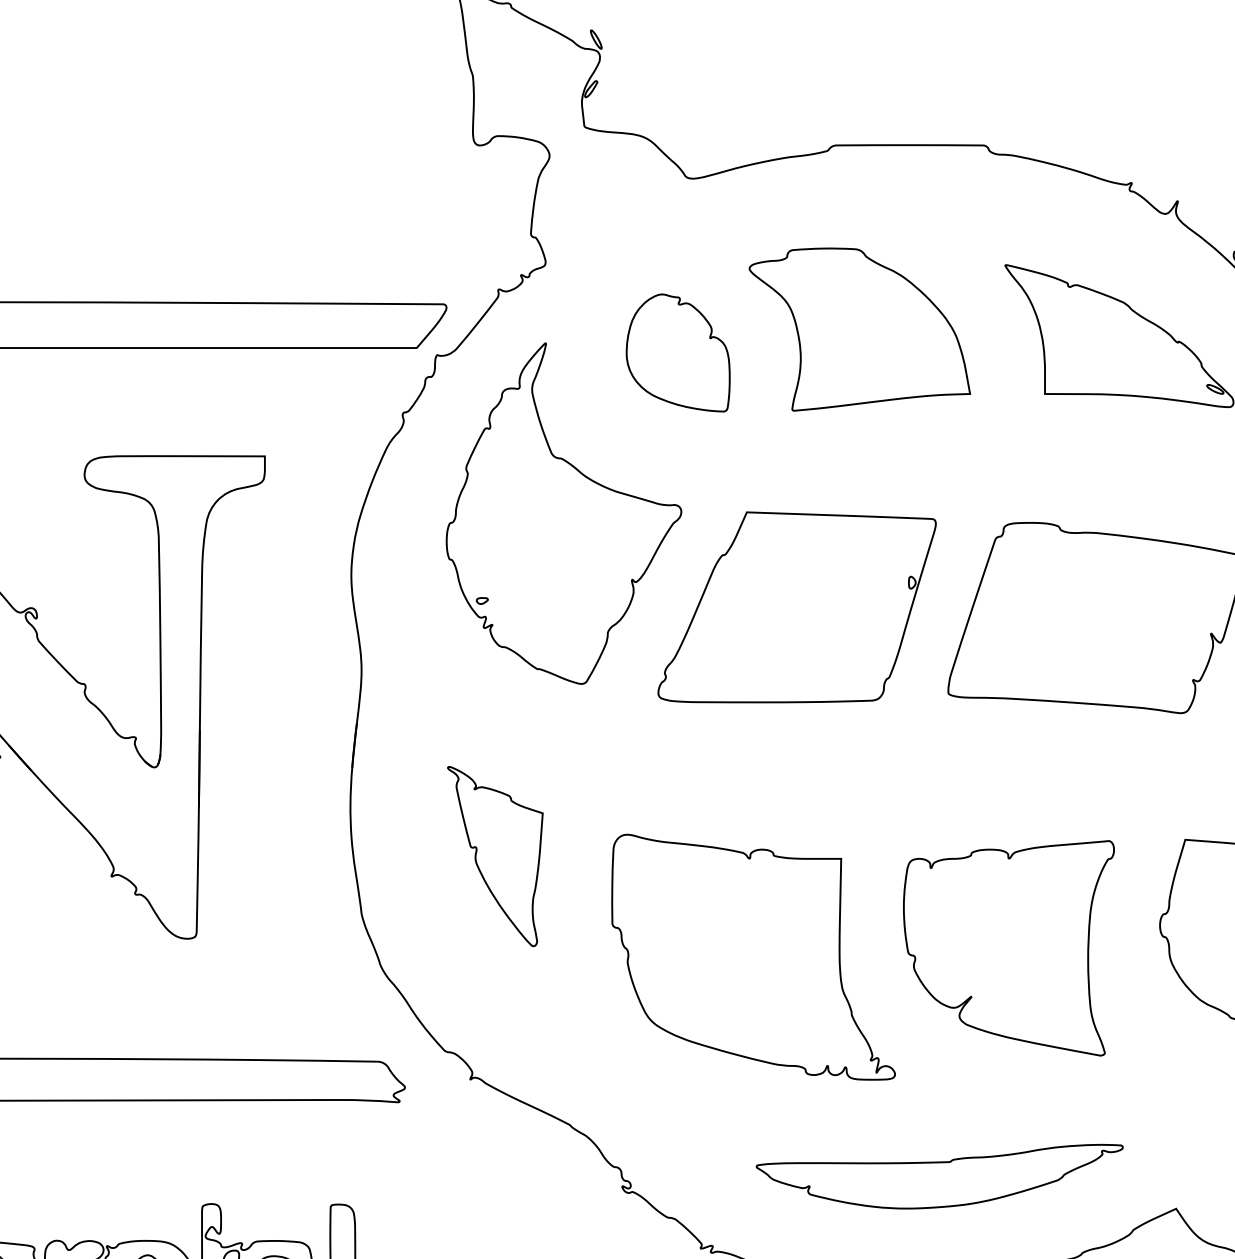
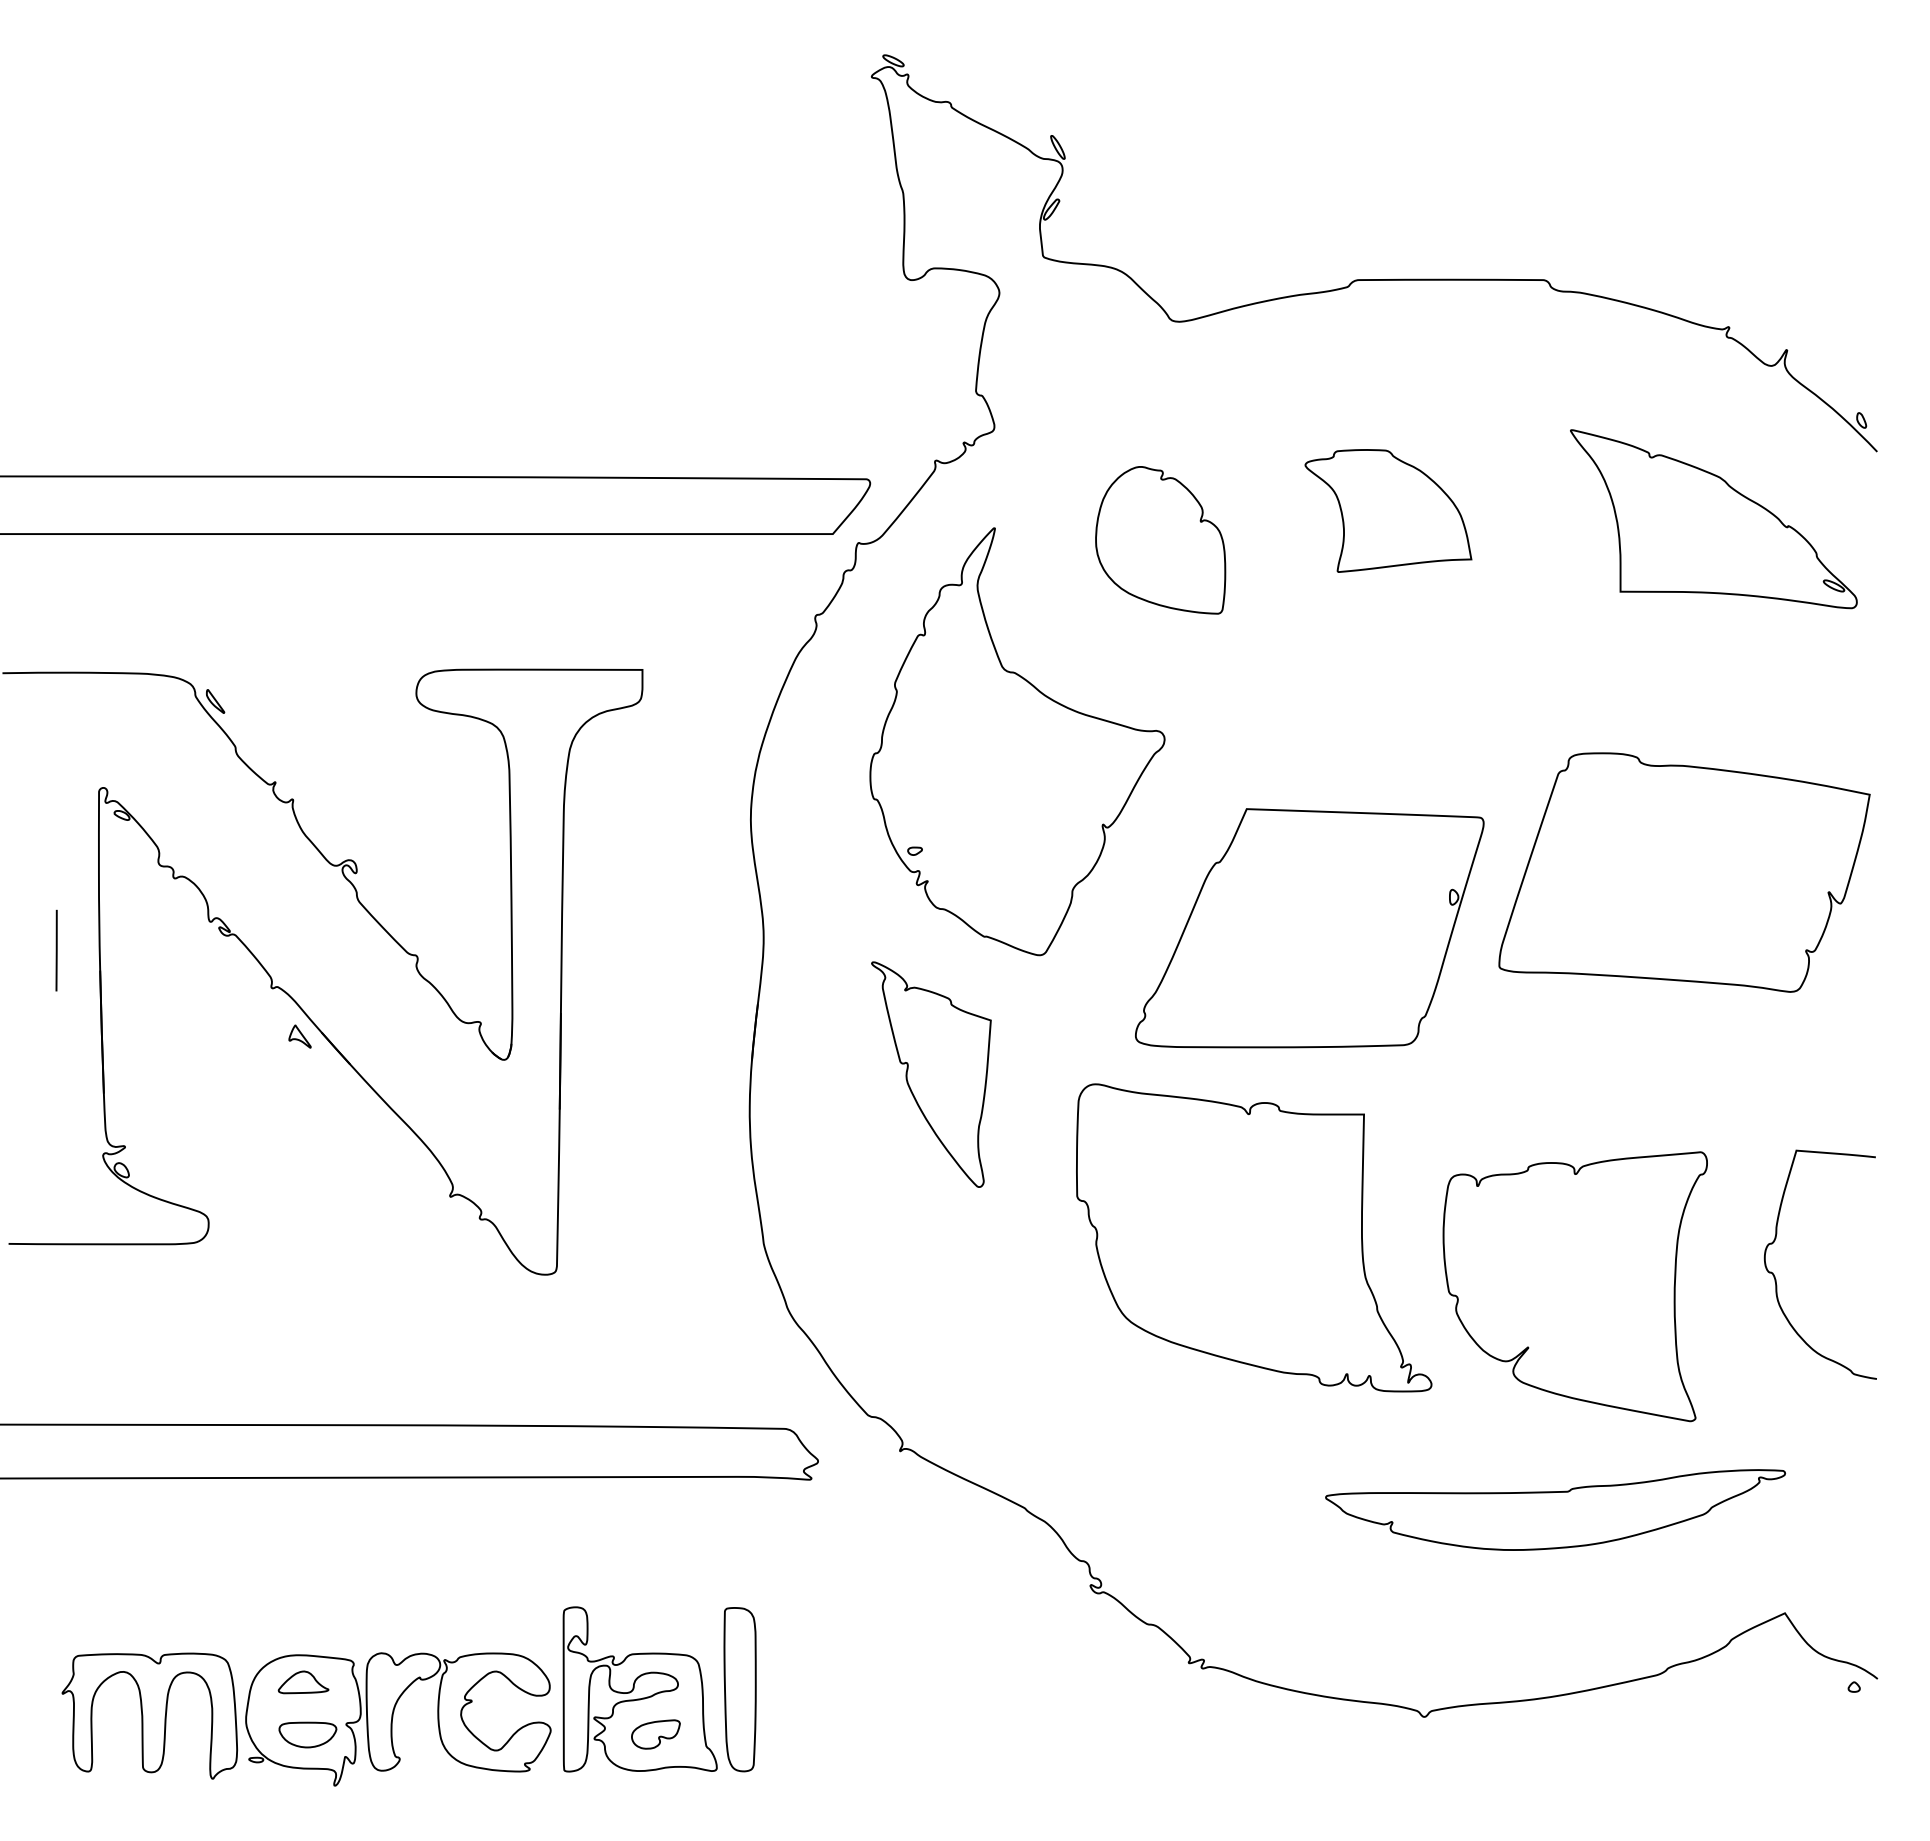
part: (859, 329) -> (1388, 510), size x0.6
part: (796, 607) -> (1309, 928), moved
part: (495, 856) -> (931, 1074), moved
part: (753, 956) -> (1254, 1237), moved
part: (939, 1176) -> (1555, 1509), moved

